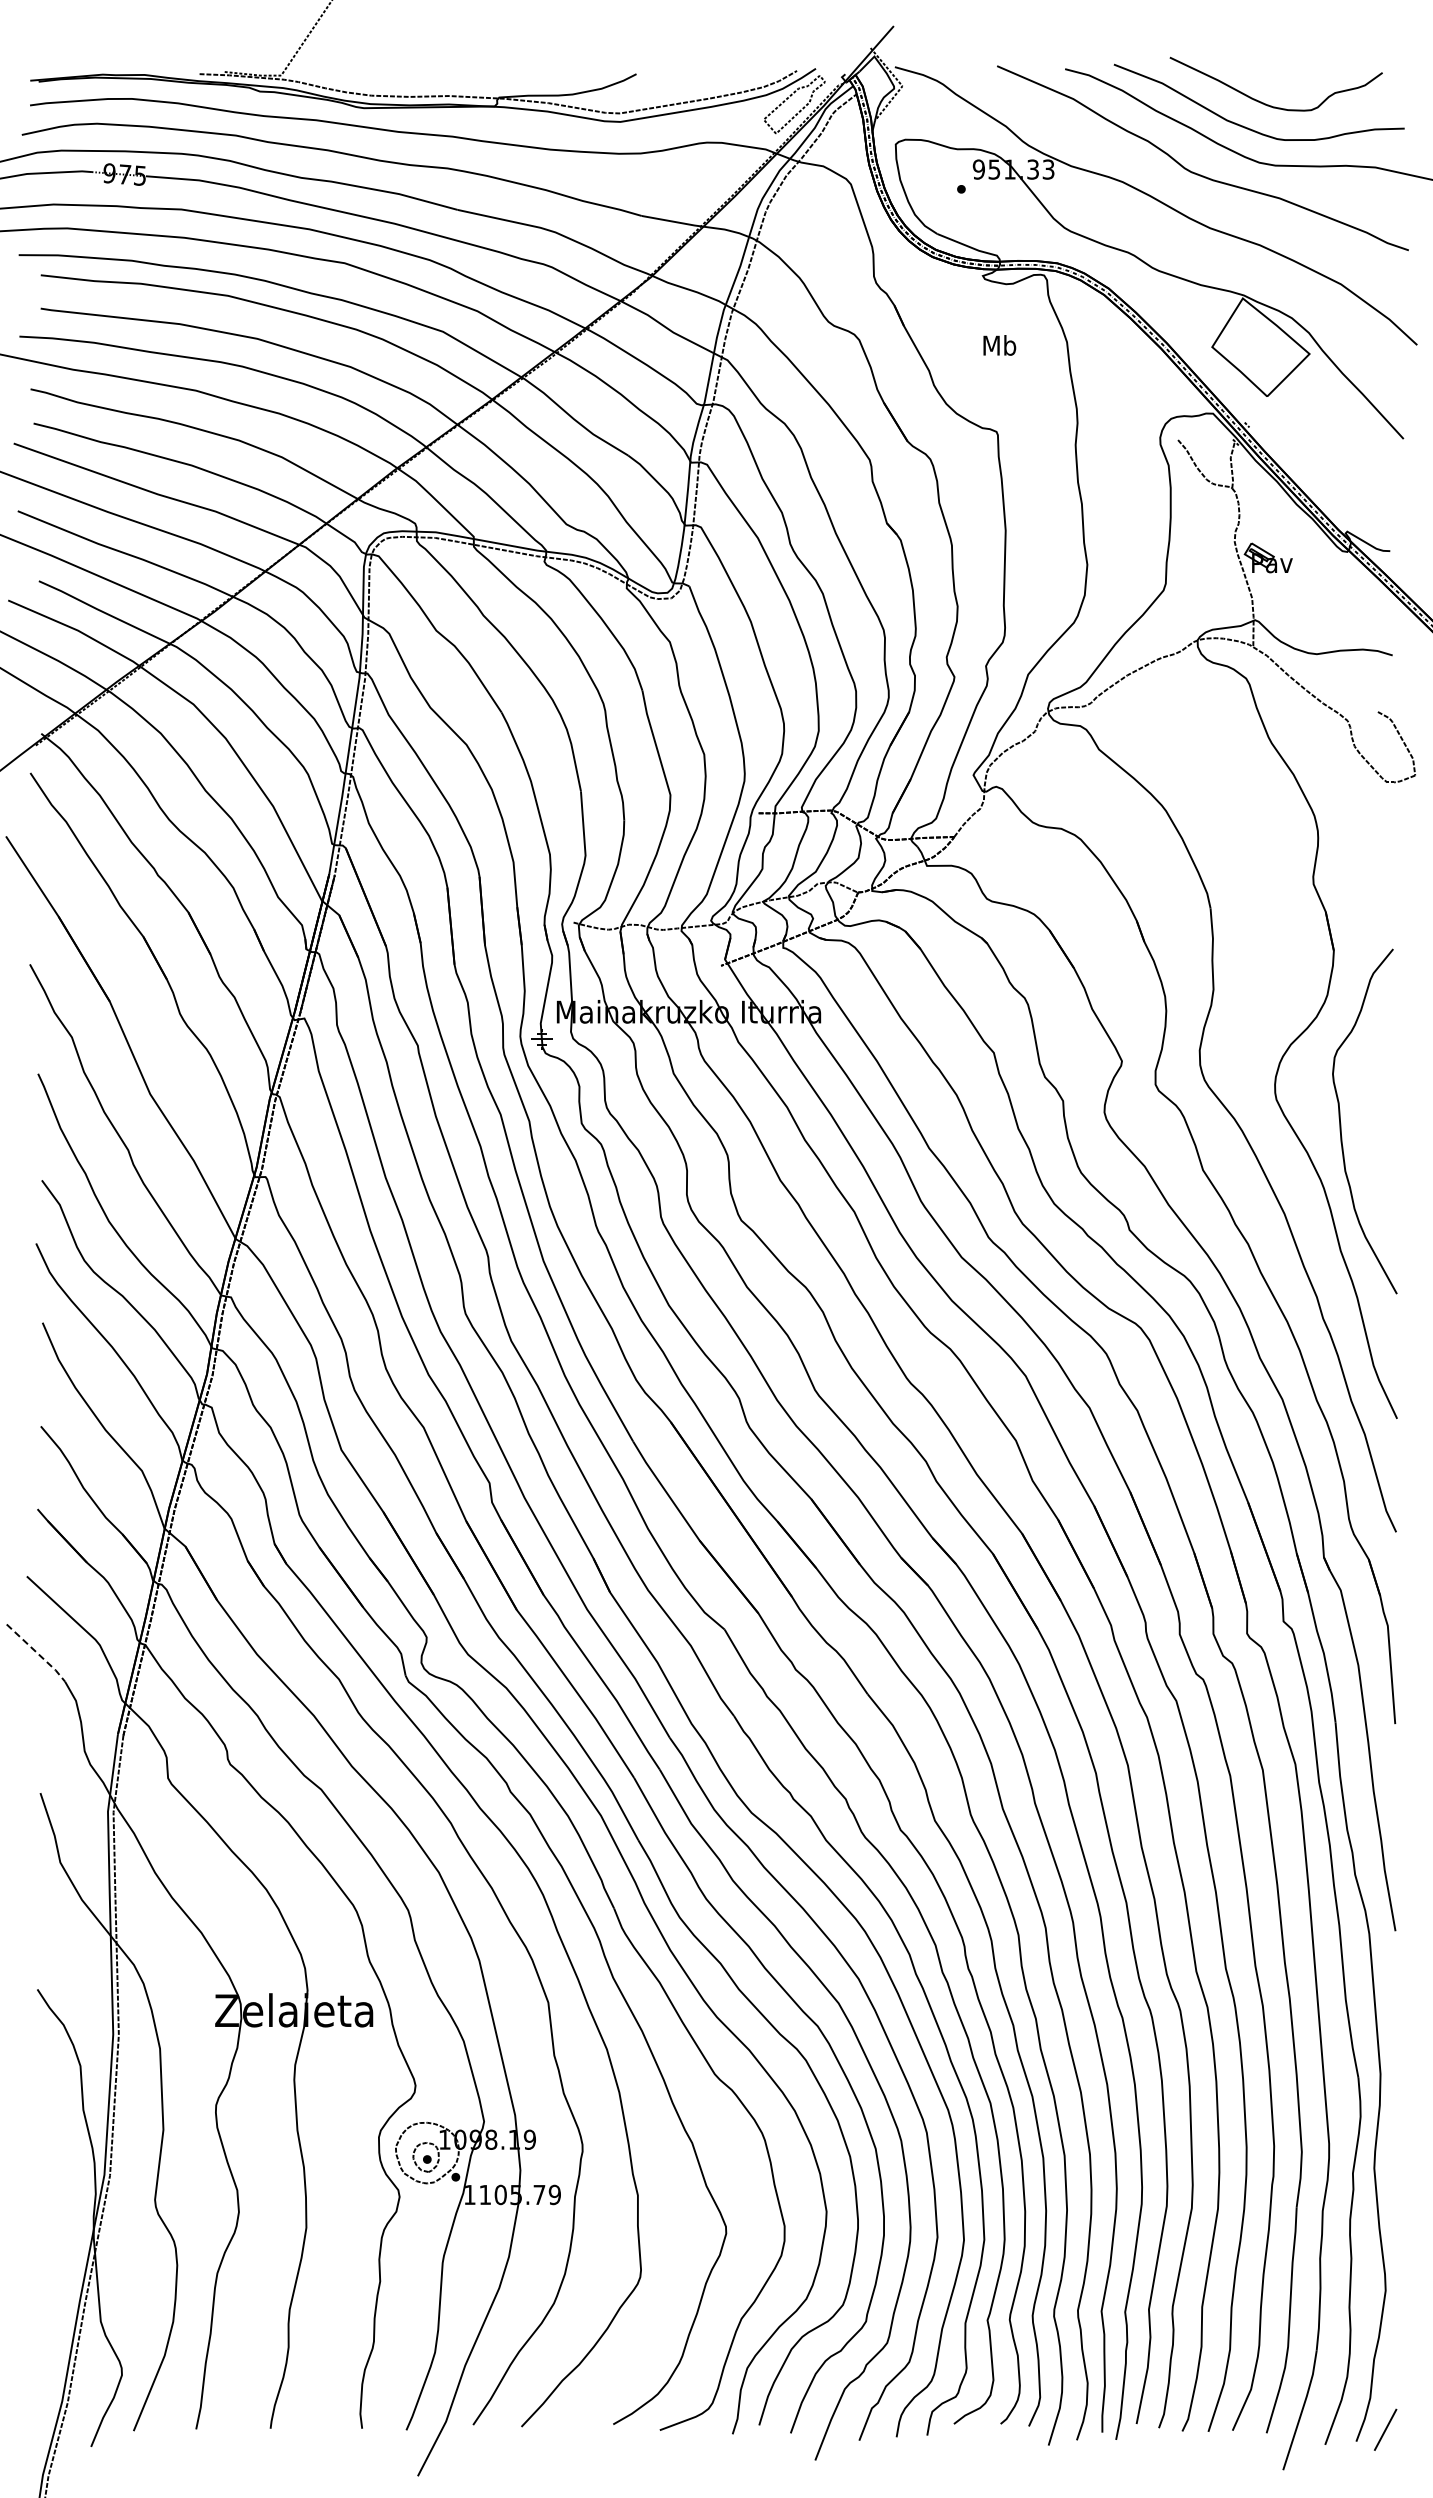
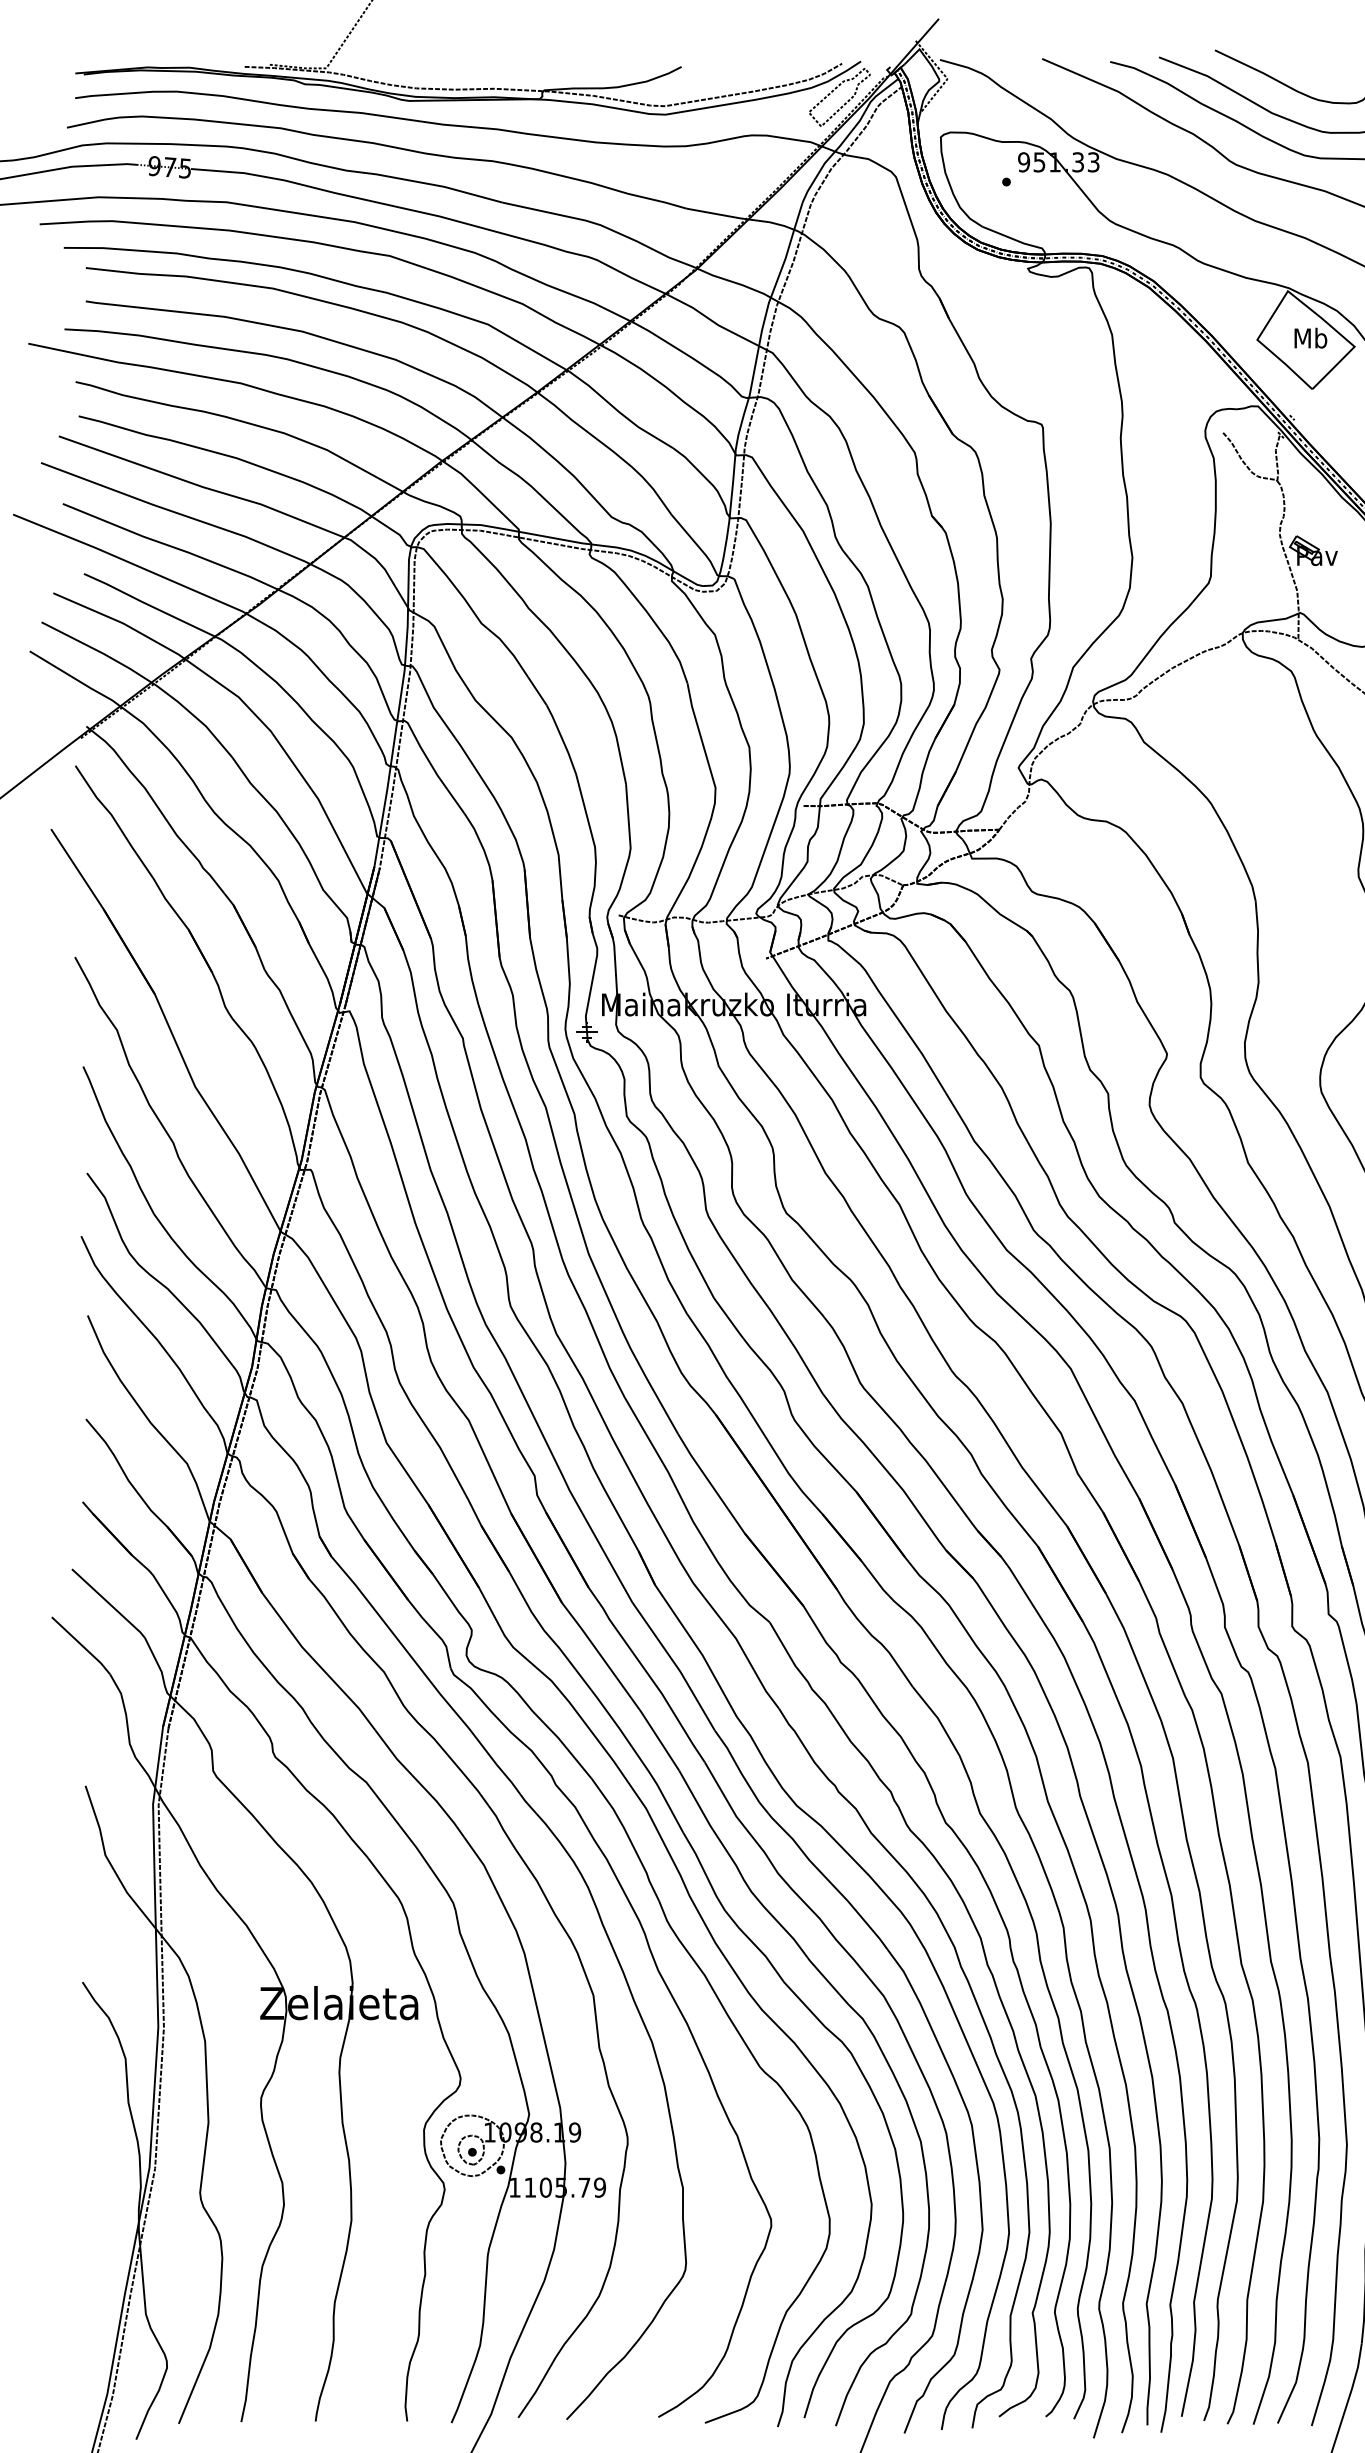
text: (999, 345) -> (1310, 338), moved
line: (37, 1652) -> (82, 1645), dashed -> solid

